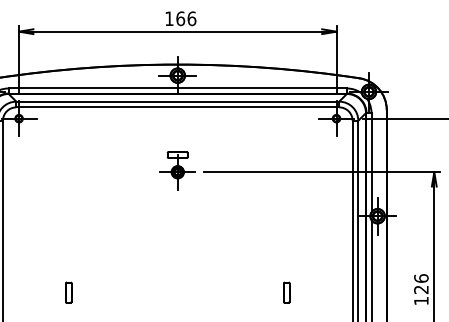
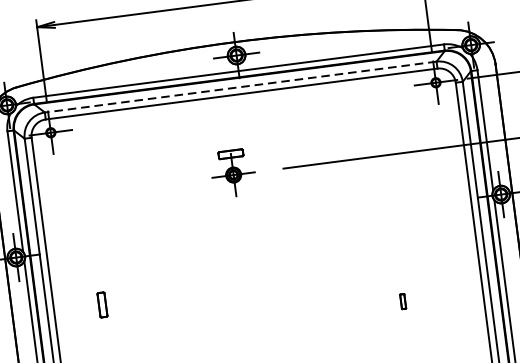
line: (177, 101) -> (240, 86), solid -> dashed
part: (177, 170) -> (233, 173), moved
part: (68, 292) -> (102, 304), moved
part: (286, 292) -> (402, 301), size x0.6

